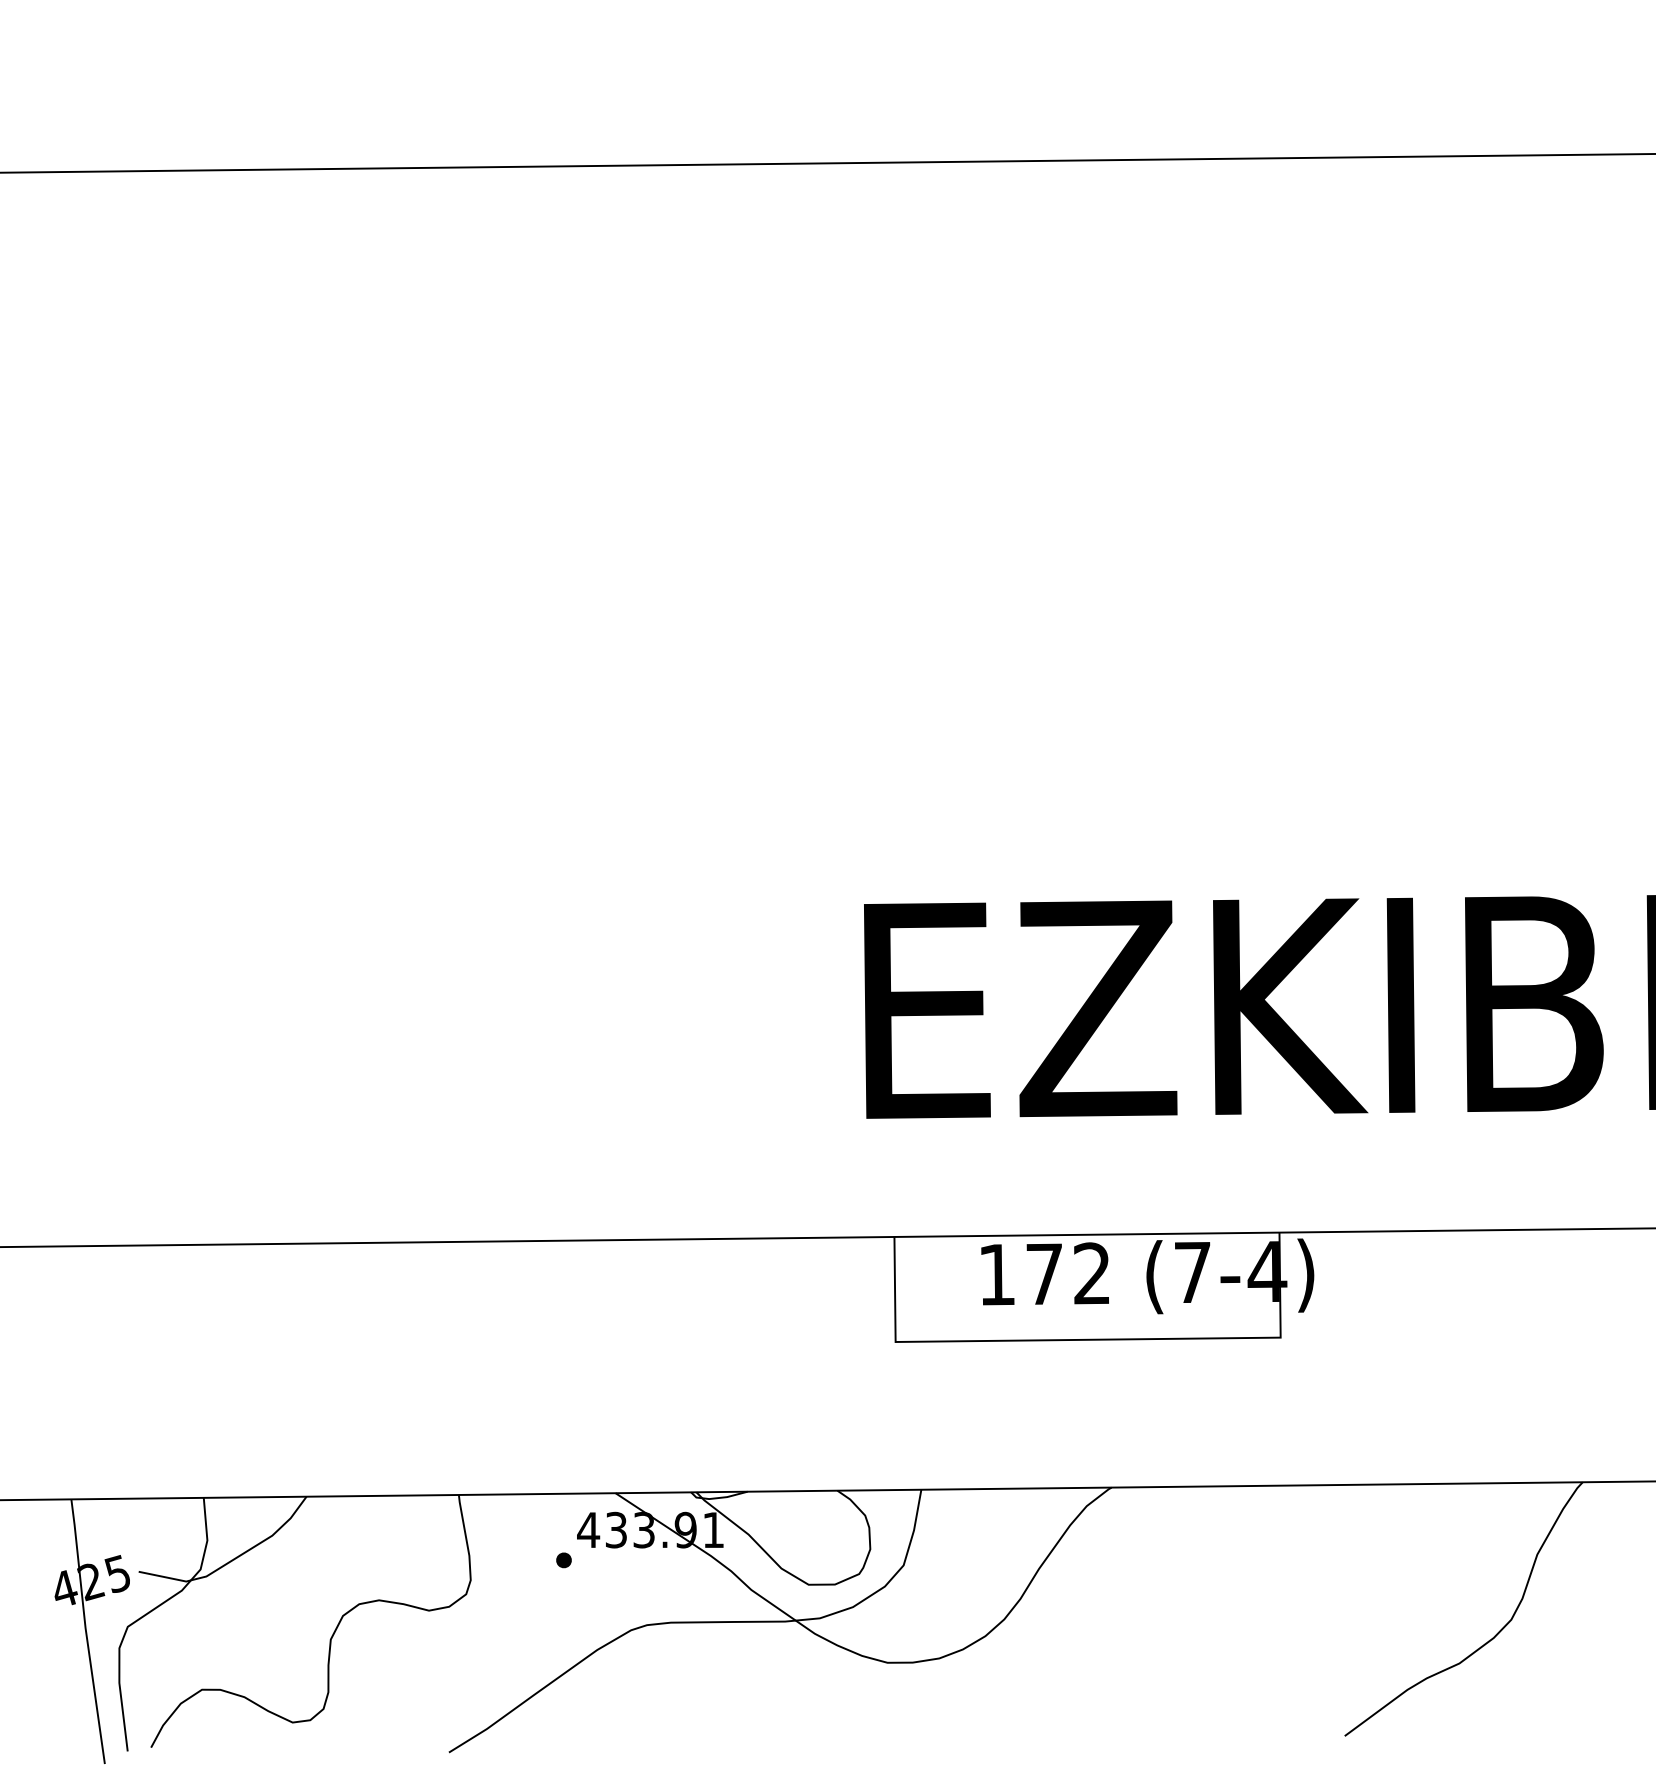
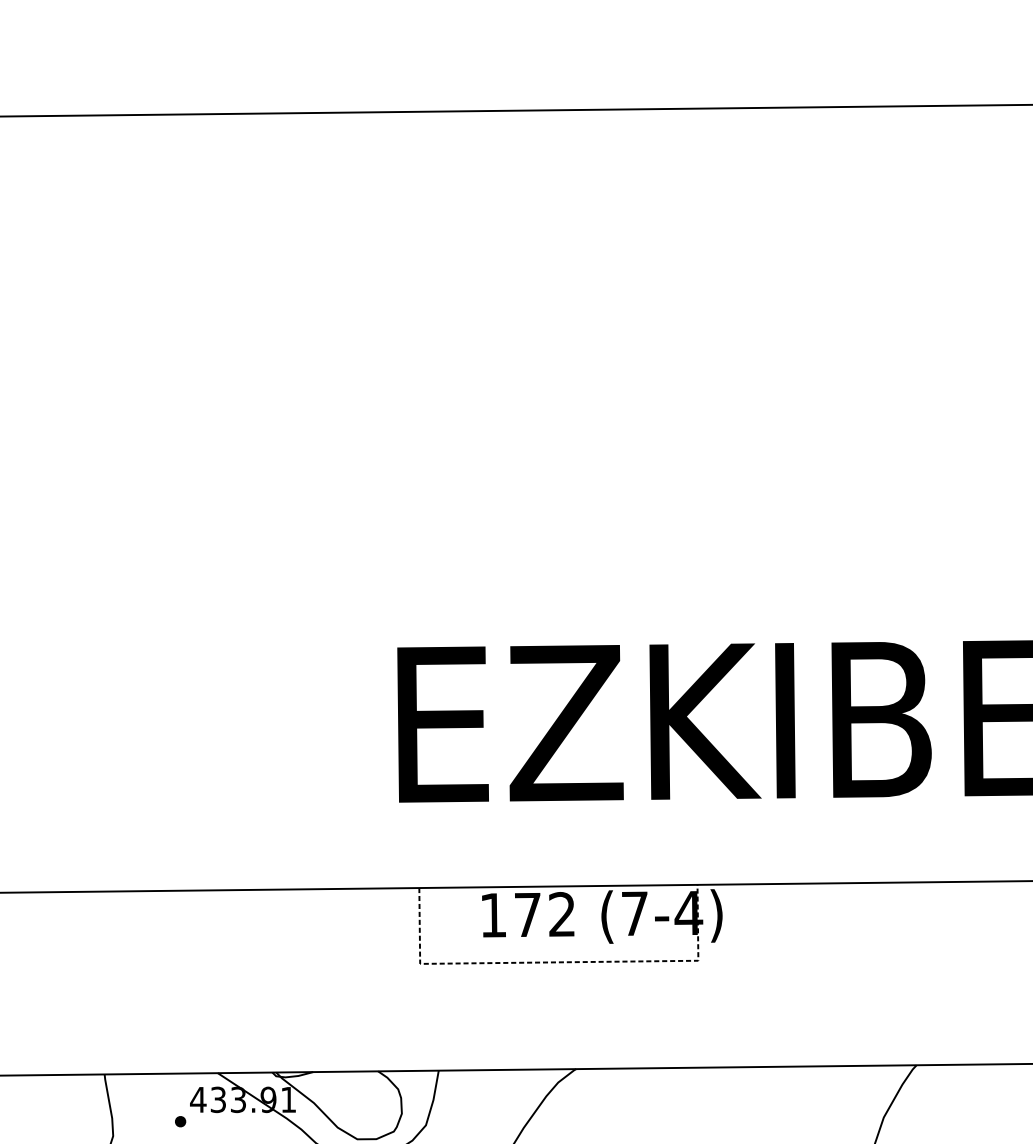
line: (1088, 1339) -> (559, 962), solid -> dashed

